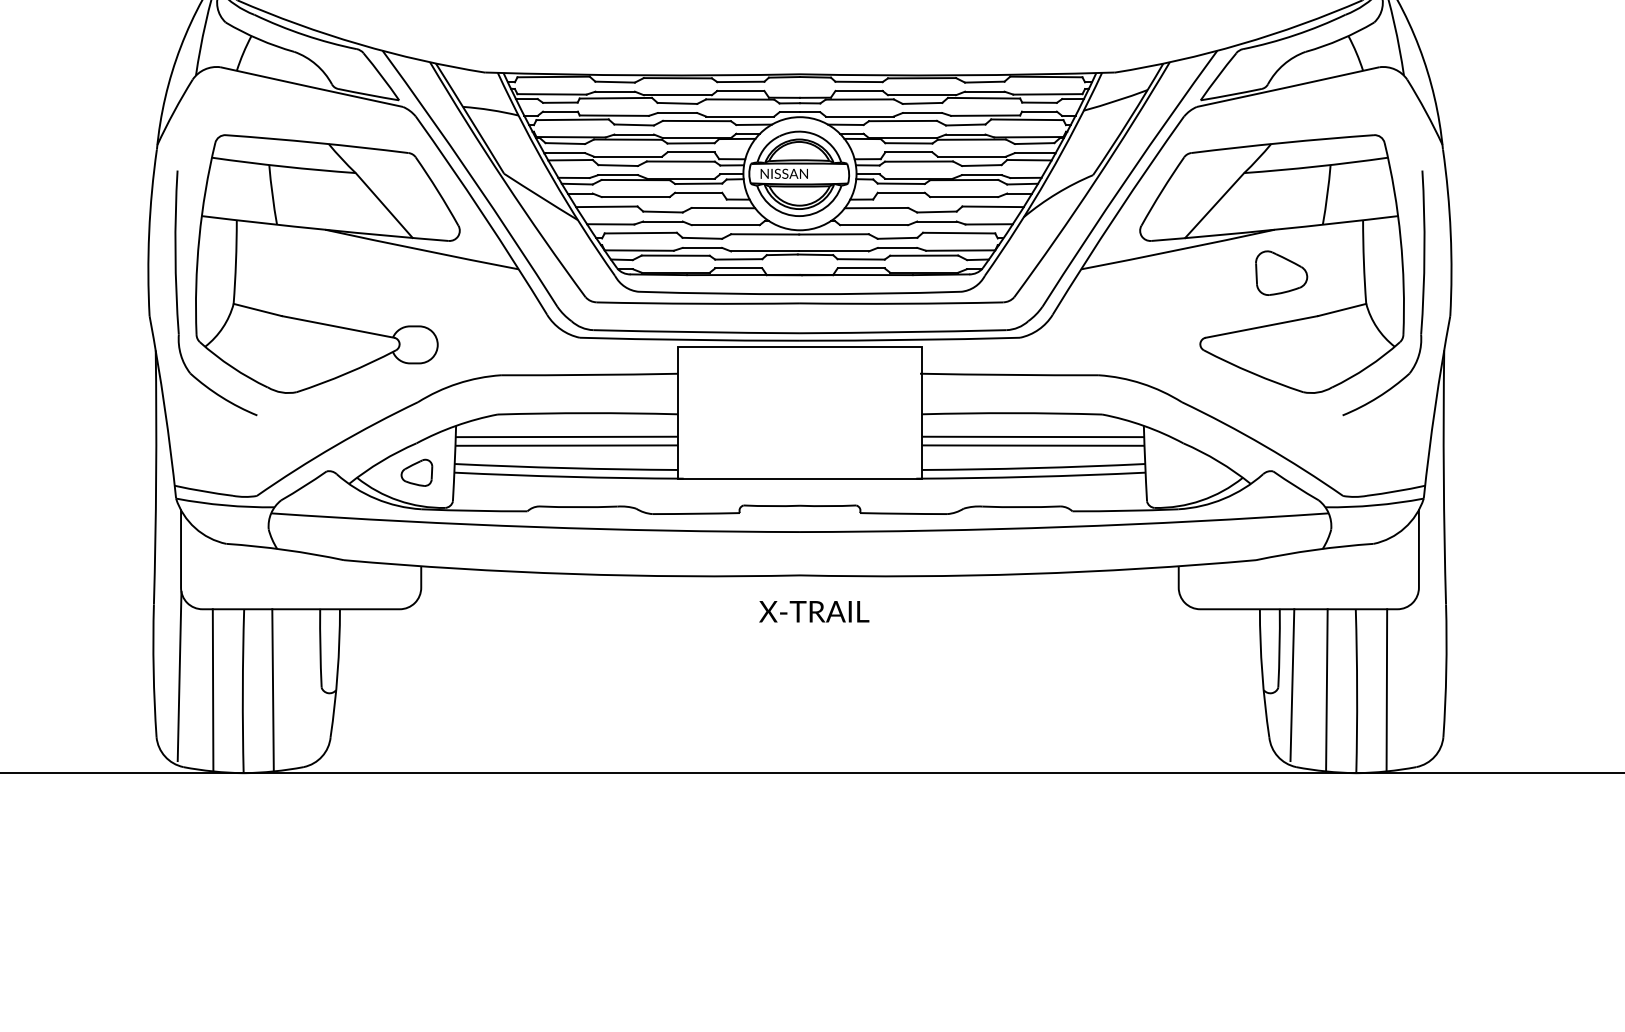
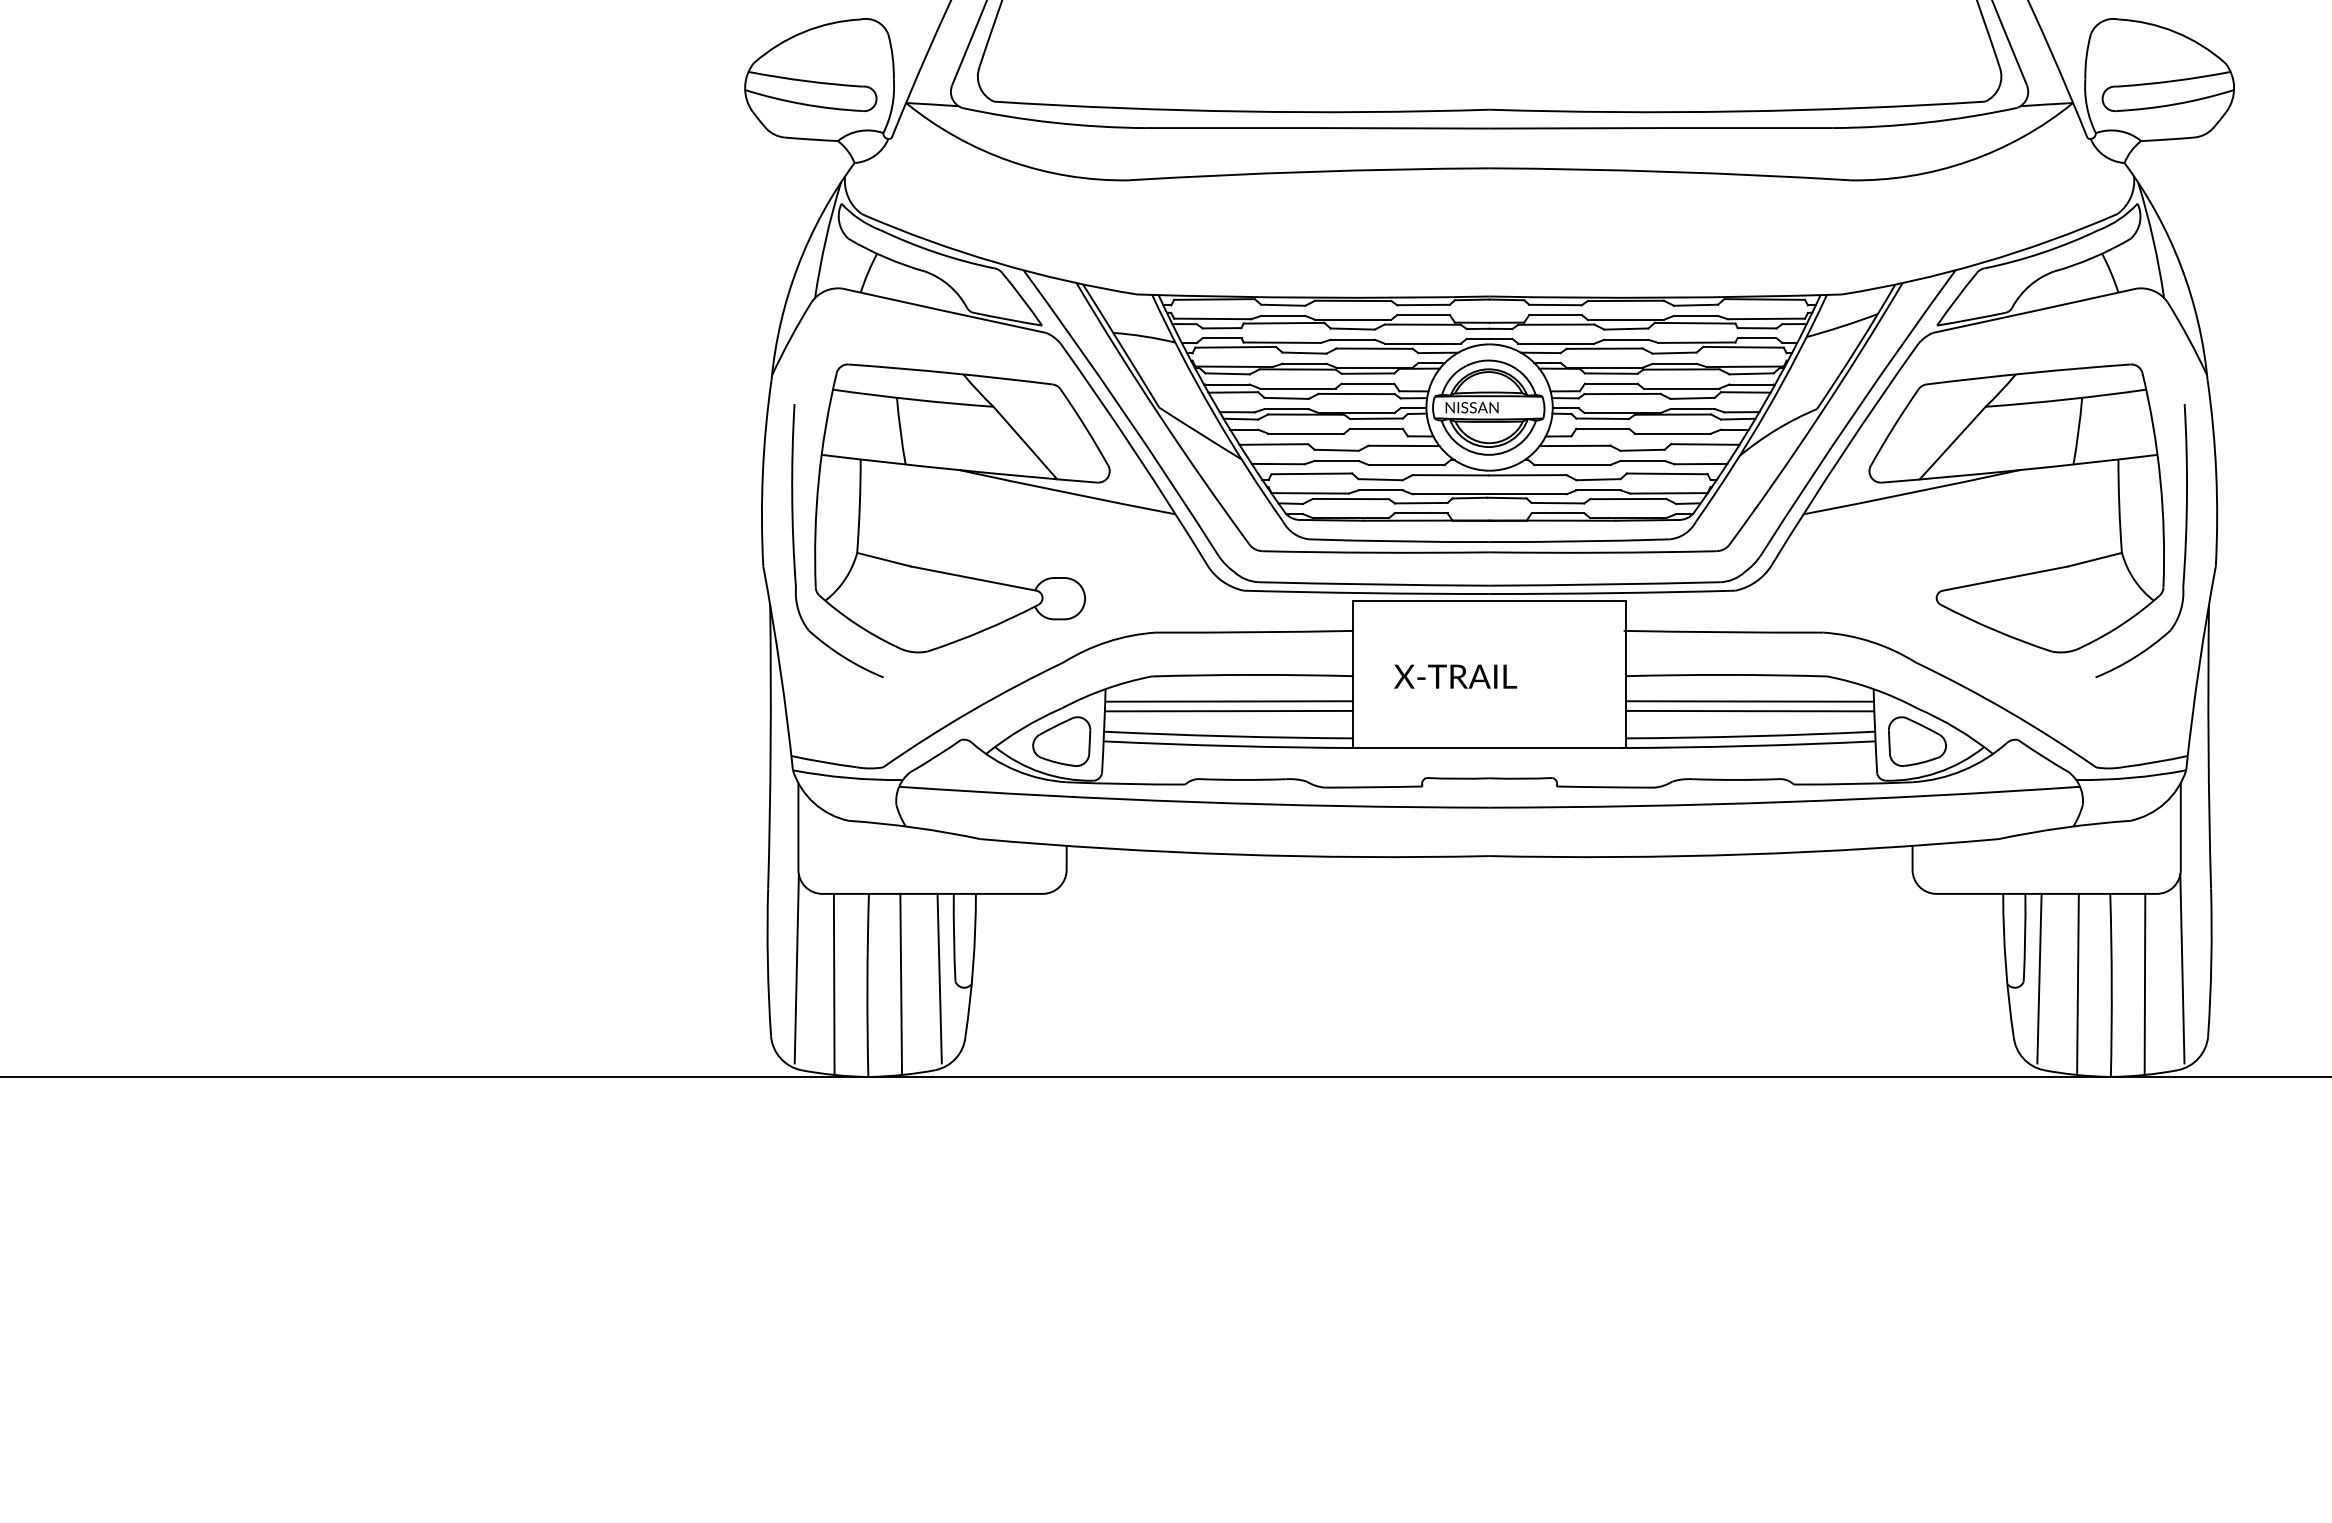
part: (1281, 273) -> (1917, 741), moved
part: (416, 472) -> (1061, 741), size x1.67
text: (814, 611) -> (1455, 676), moved
line: (1420, 676) -> (2182, 968), added
line: (307, 685) -> (939, 978), added

